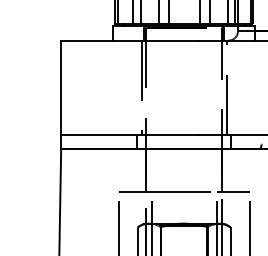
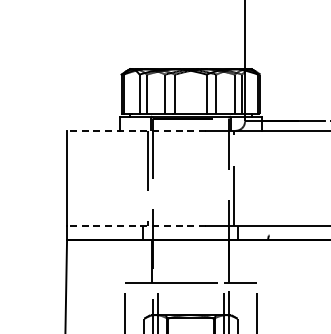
line: (130, 40) -> (136, 130), solid -> dashed
line: (130, 134) -> (136, 225), solid -> dashed

